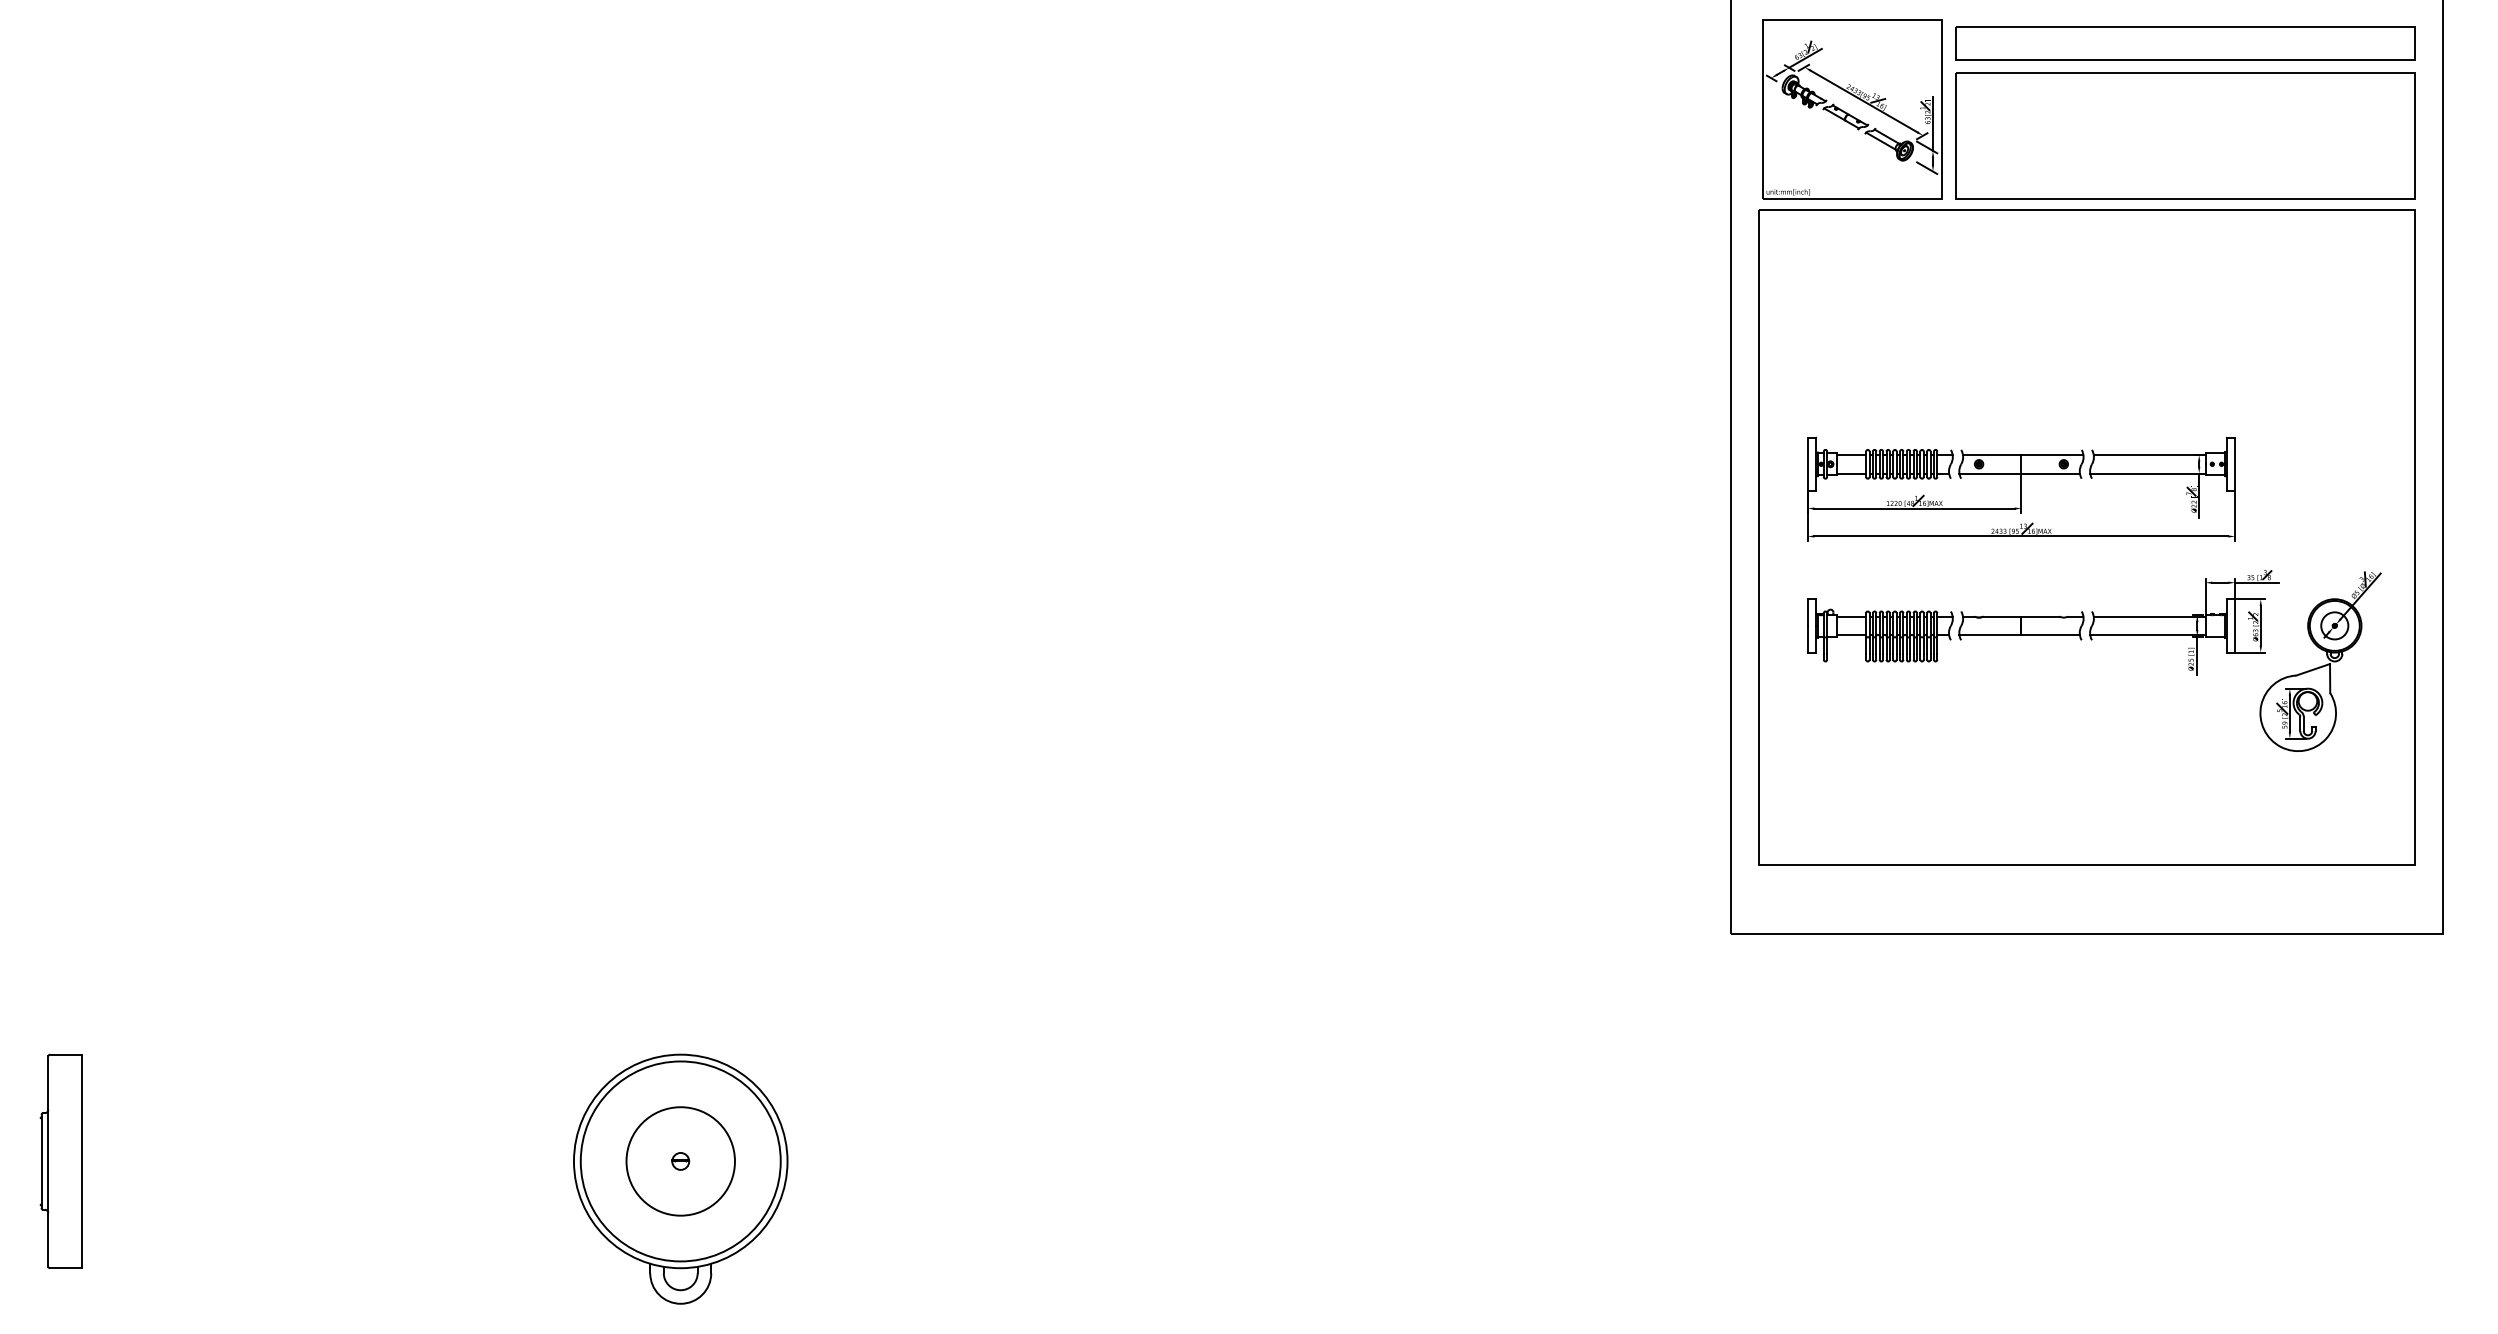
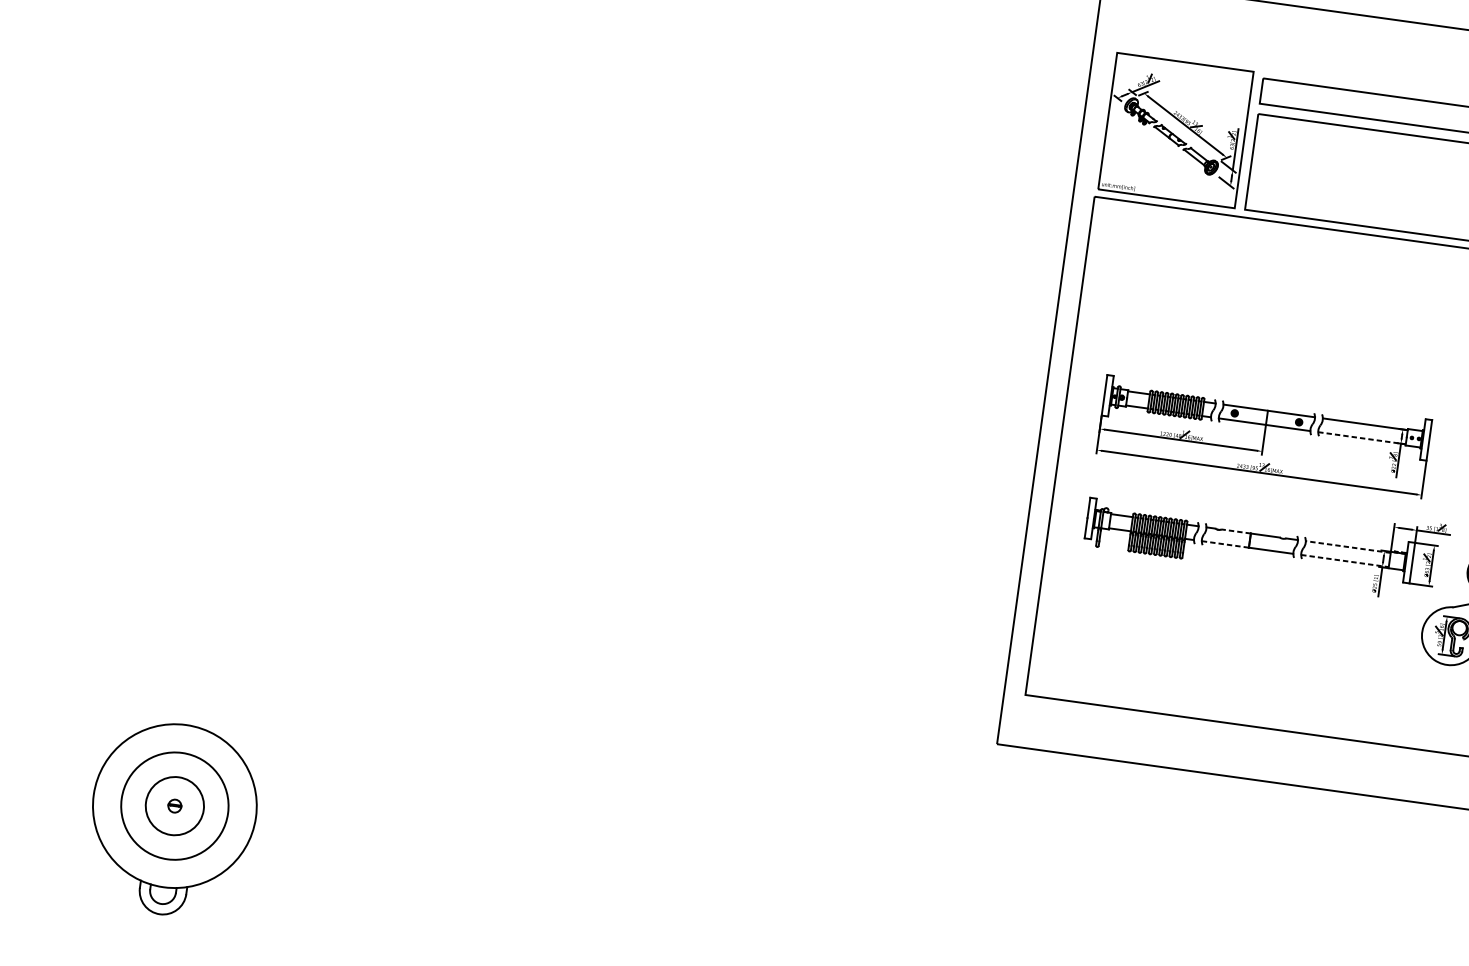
line: (2147, 473) -> (1361, 438), solid -> dashed
line: (2001, 616) -> (1235, 531), solid -> dashed
line: (2149, 616) -> (1348, 546), solid -> dashed
line: (1990, 635) -> (1225, 544), solid -> dashed
line: (2147, 635) -> (1344, 561), solid -> dashed
circle: (680, 1161) -> (174, 806), size x0.7
circle: (680, 1161) -> (174, 806), size x0.7

